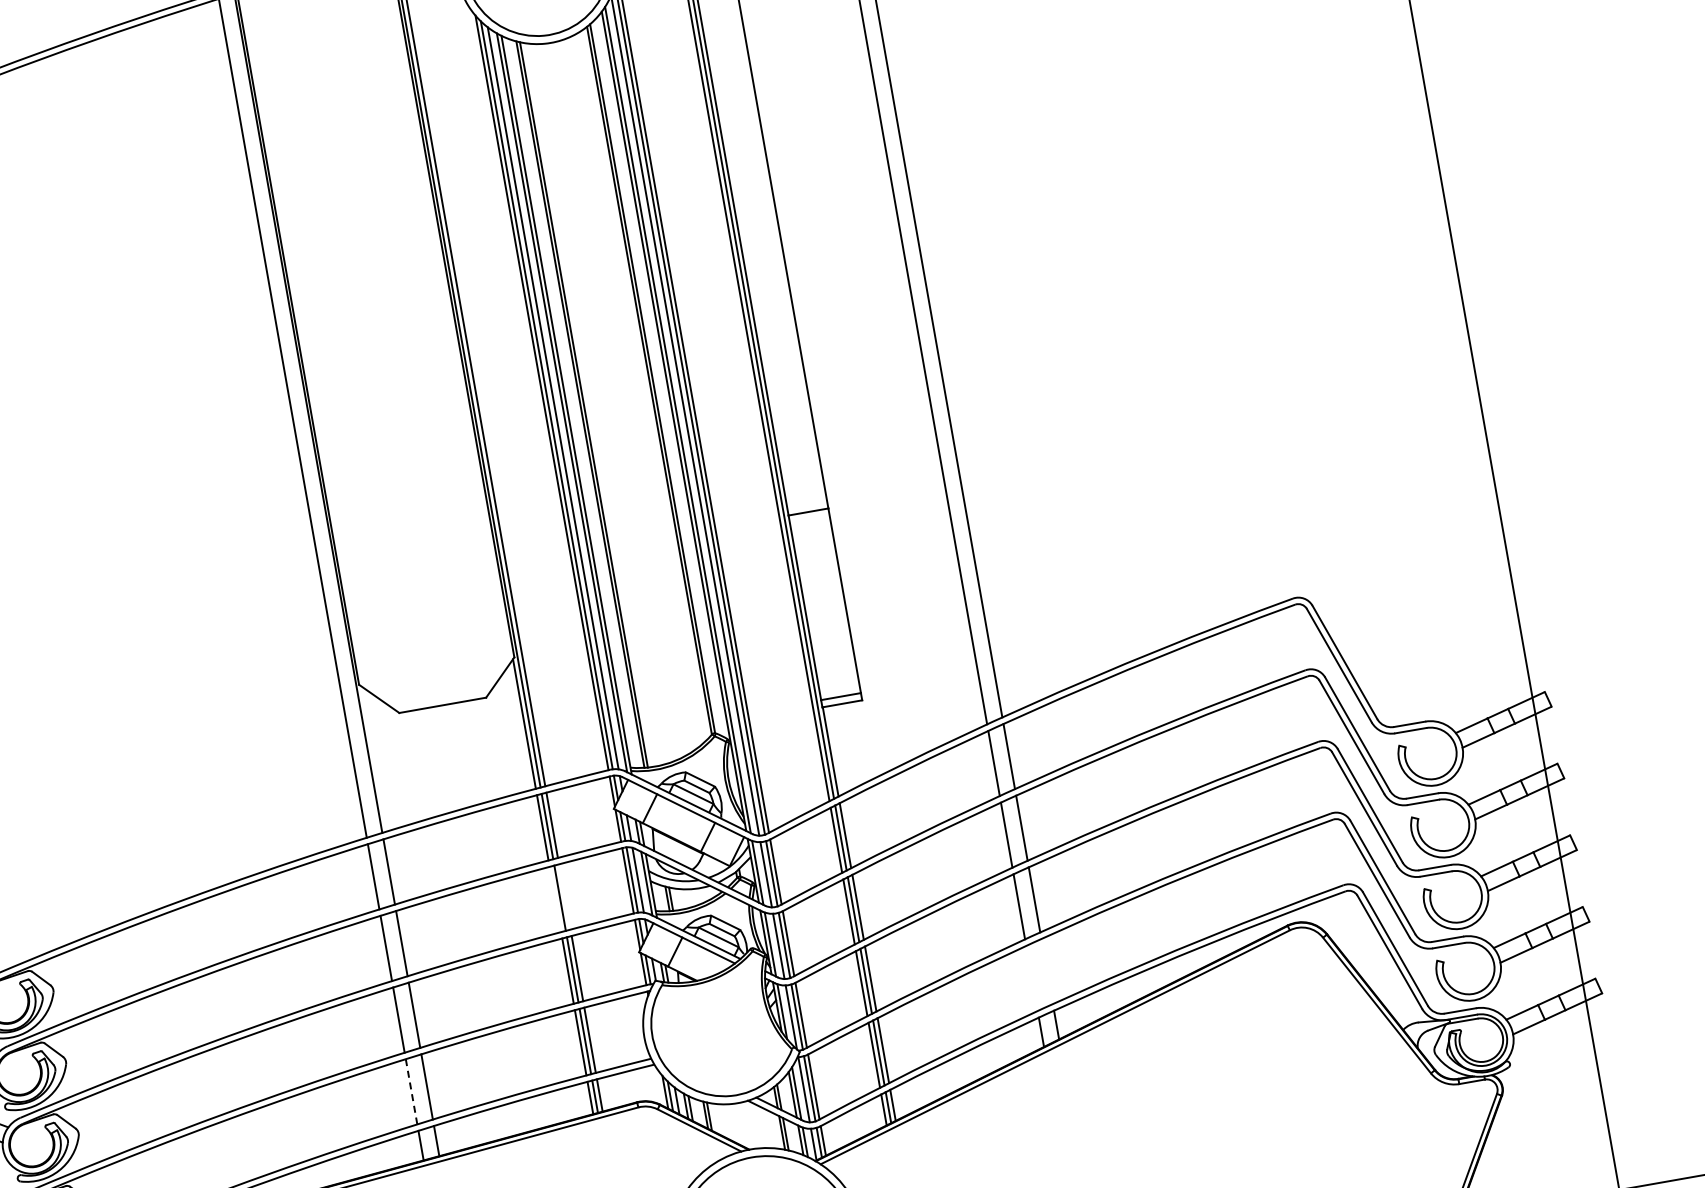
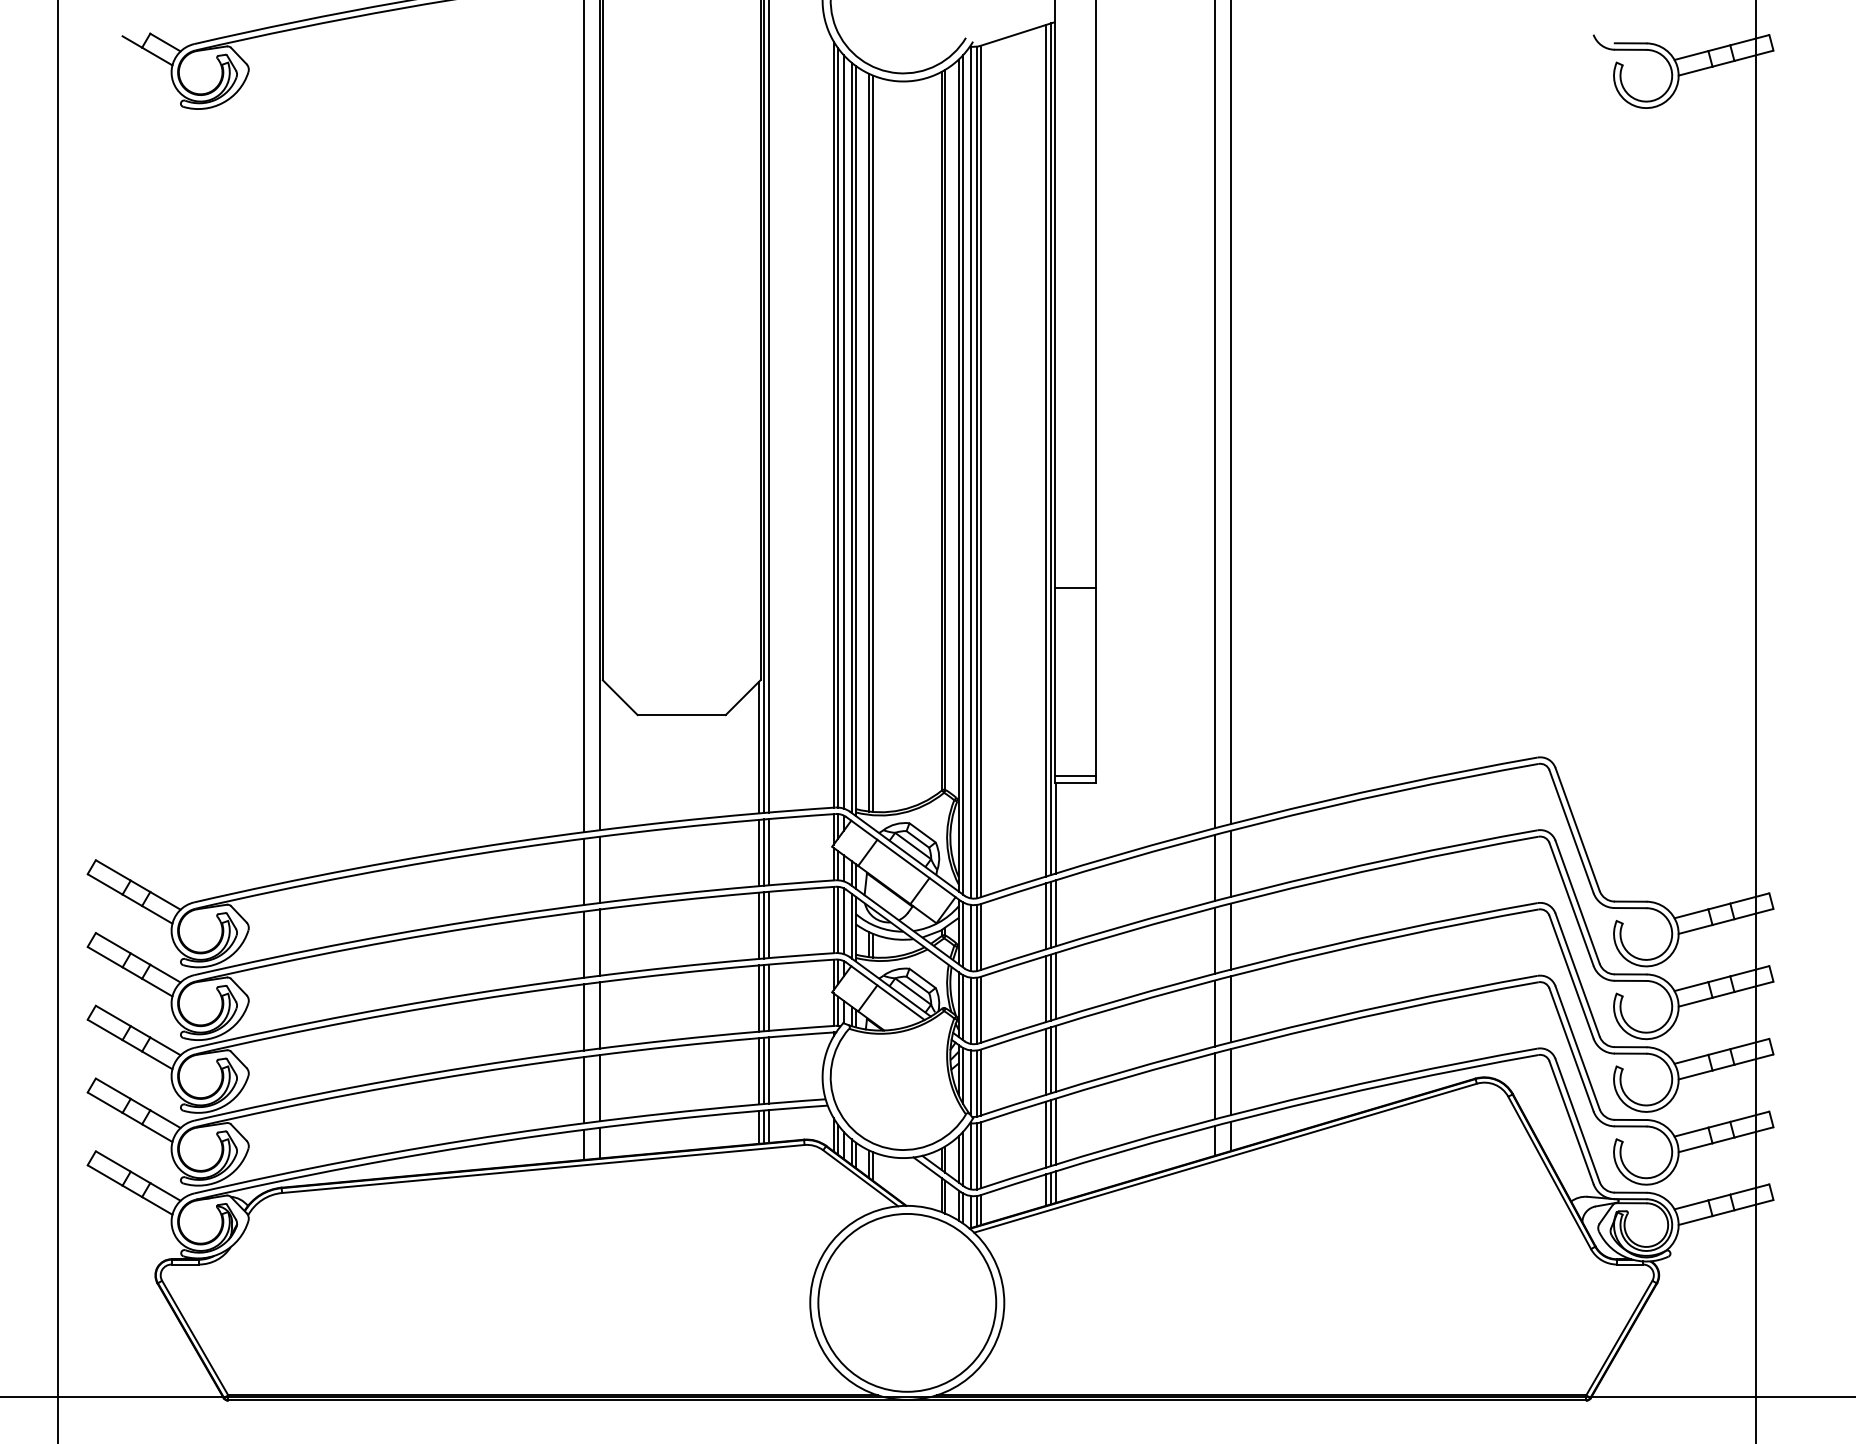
line: (564, 896) -> (768, 924), added
line: (554, 899) -> (758, 925), added
line: (1047, 971) -> (1230, 1082), added
line: (1031, 978) -> (1214, 1086), added
line: (411, 1091) -> (583, 1089), dashed -> solid

